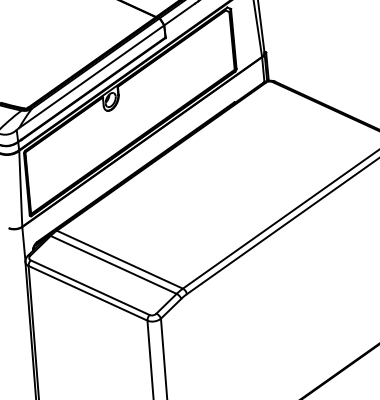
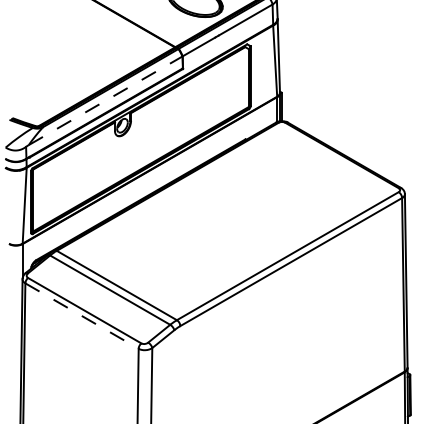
line: (91, 76) -> (105, 100), solid -> dashed
line: (88, 293) -> (82, 316), solid -> dashed

